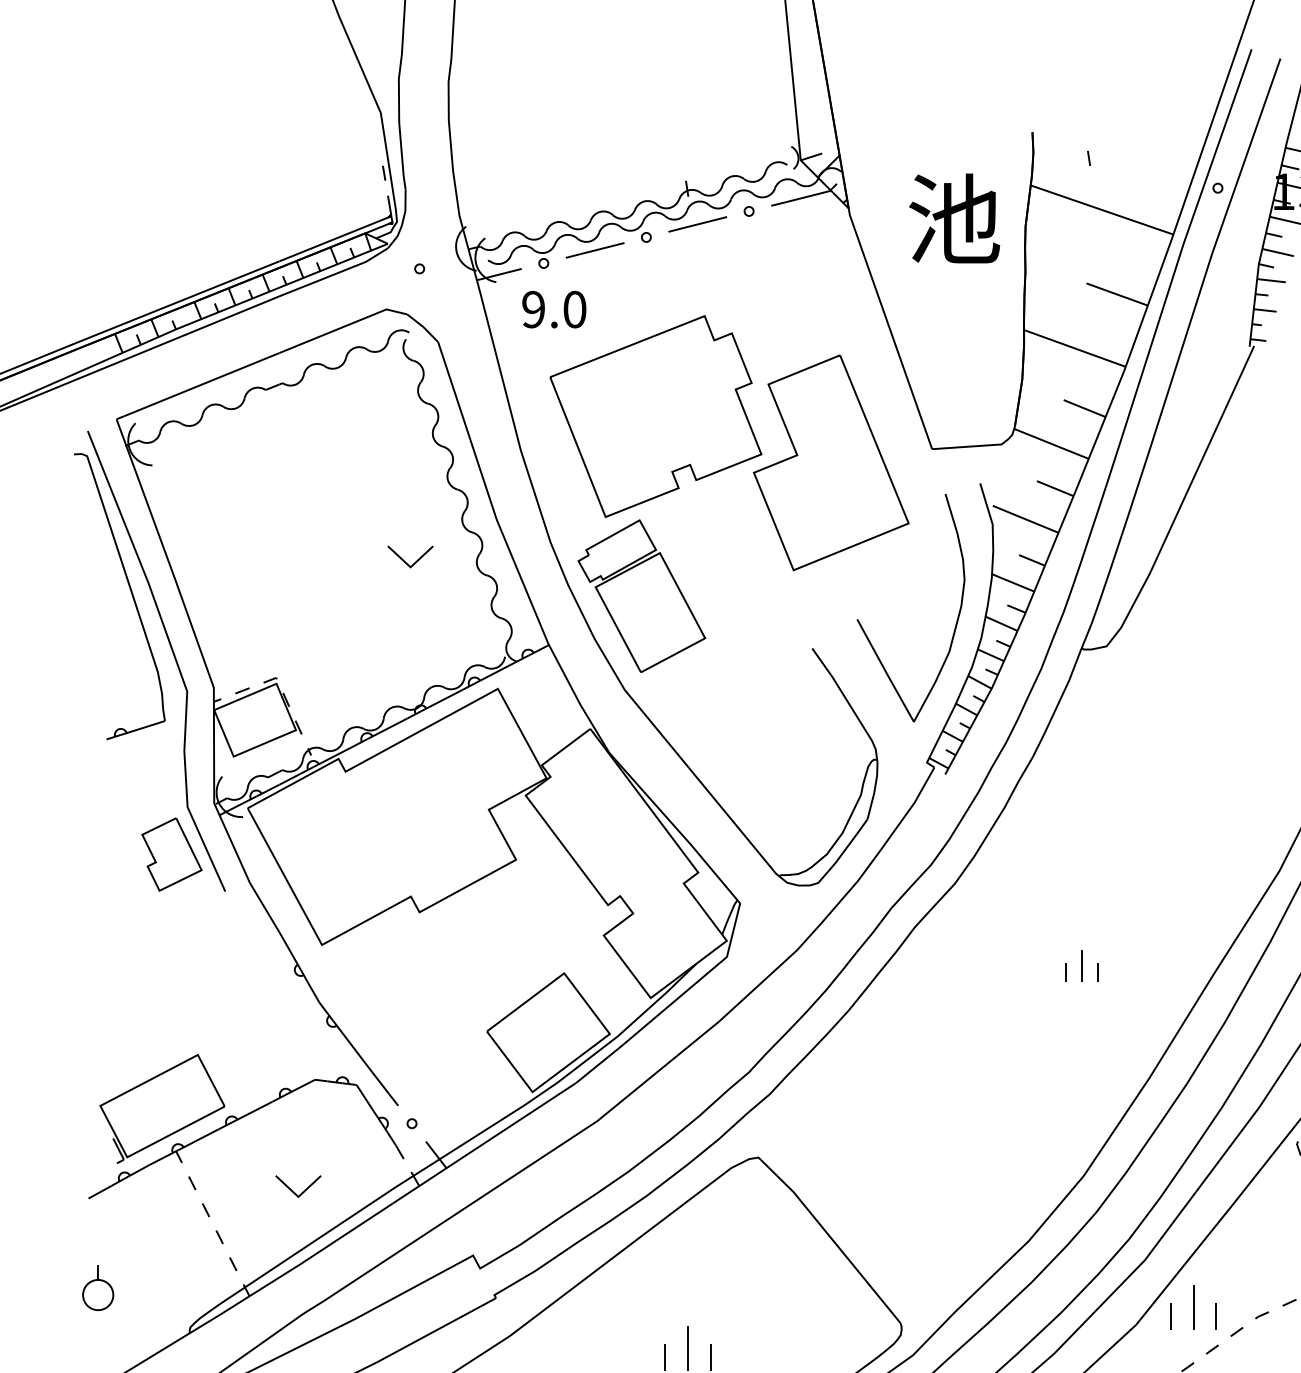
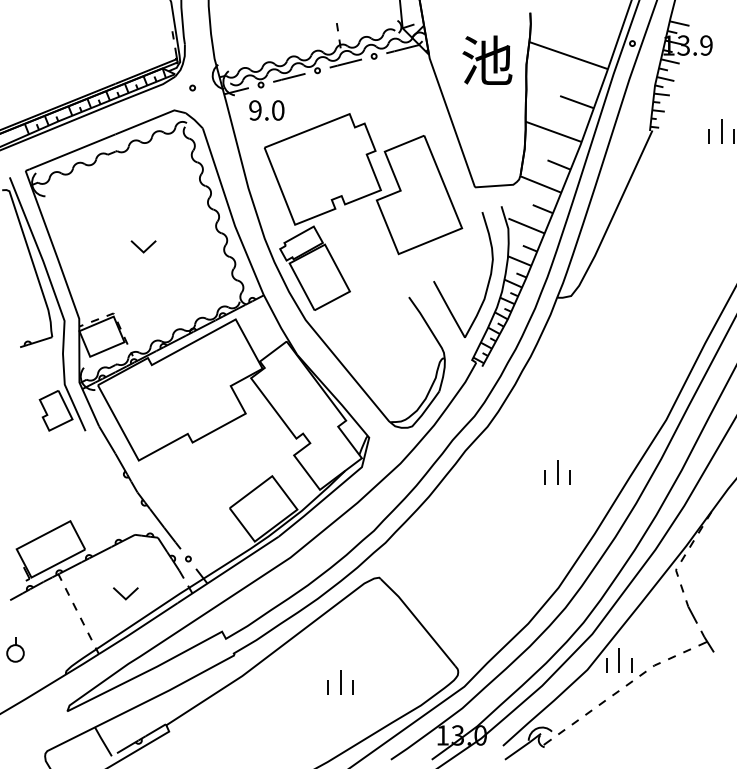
line: (1089, 158) -> (337, 27), moved
part: (410, 556) -> (143, 246), moved
part: (1081, 966) -> (557, 472), size x1.43

